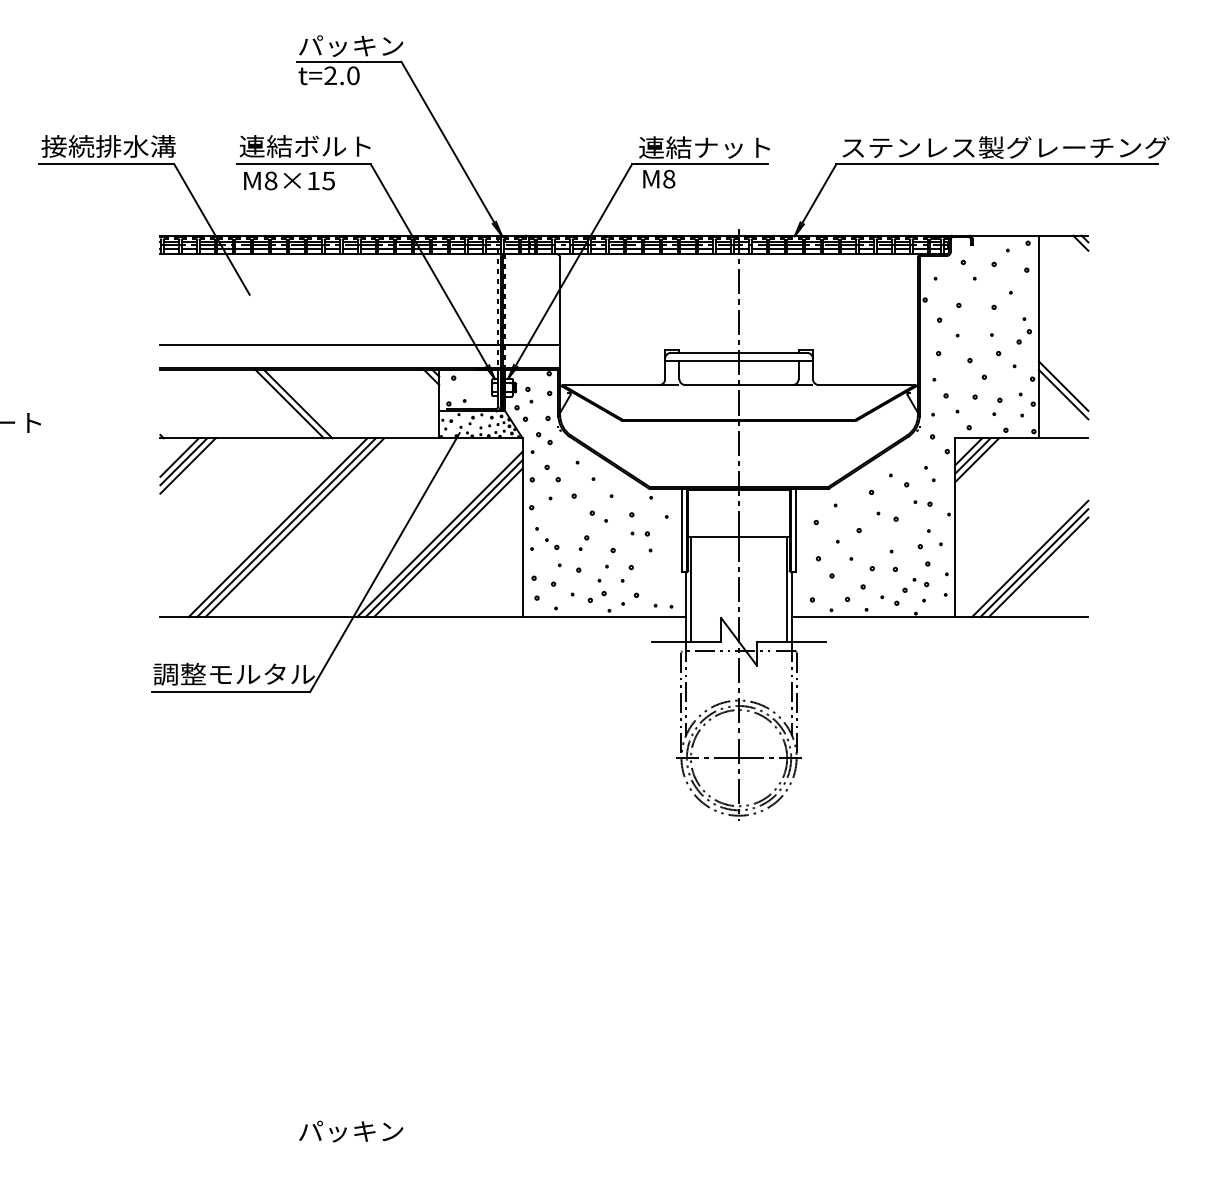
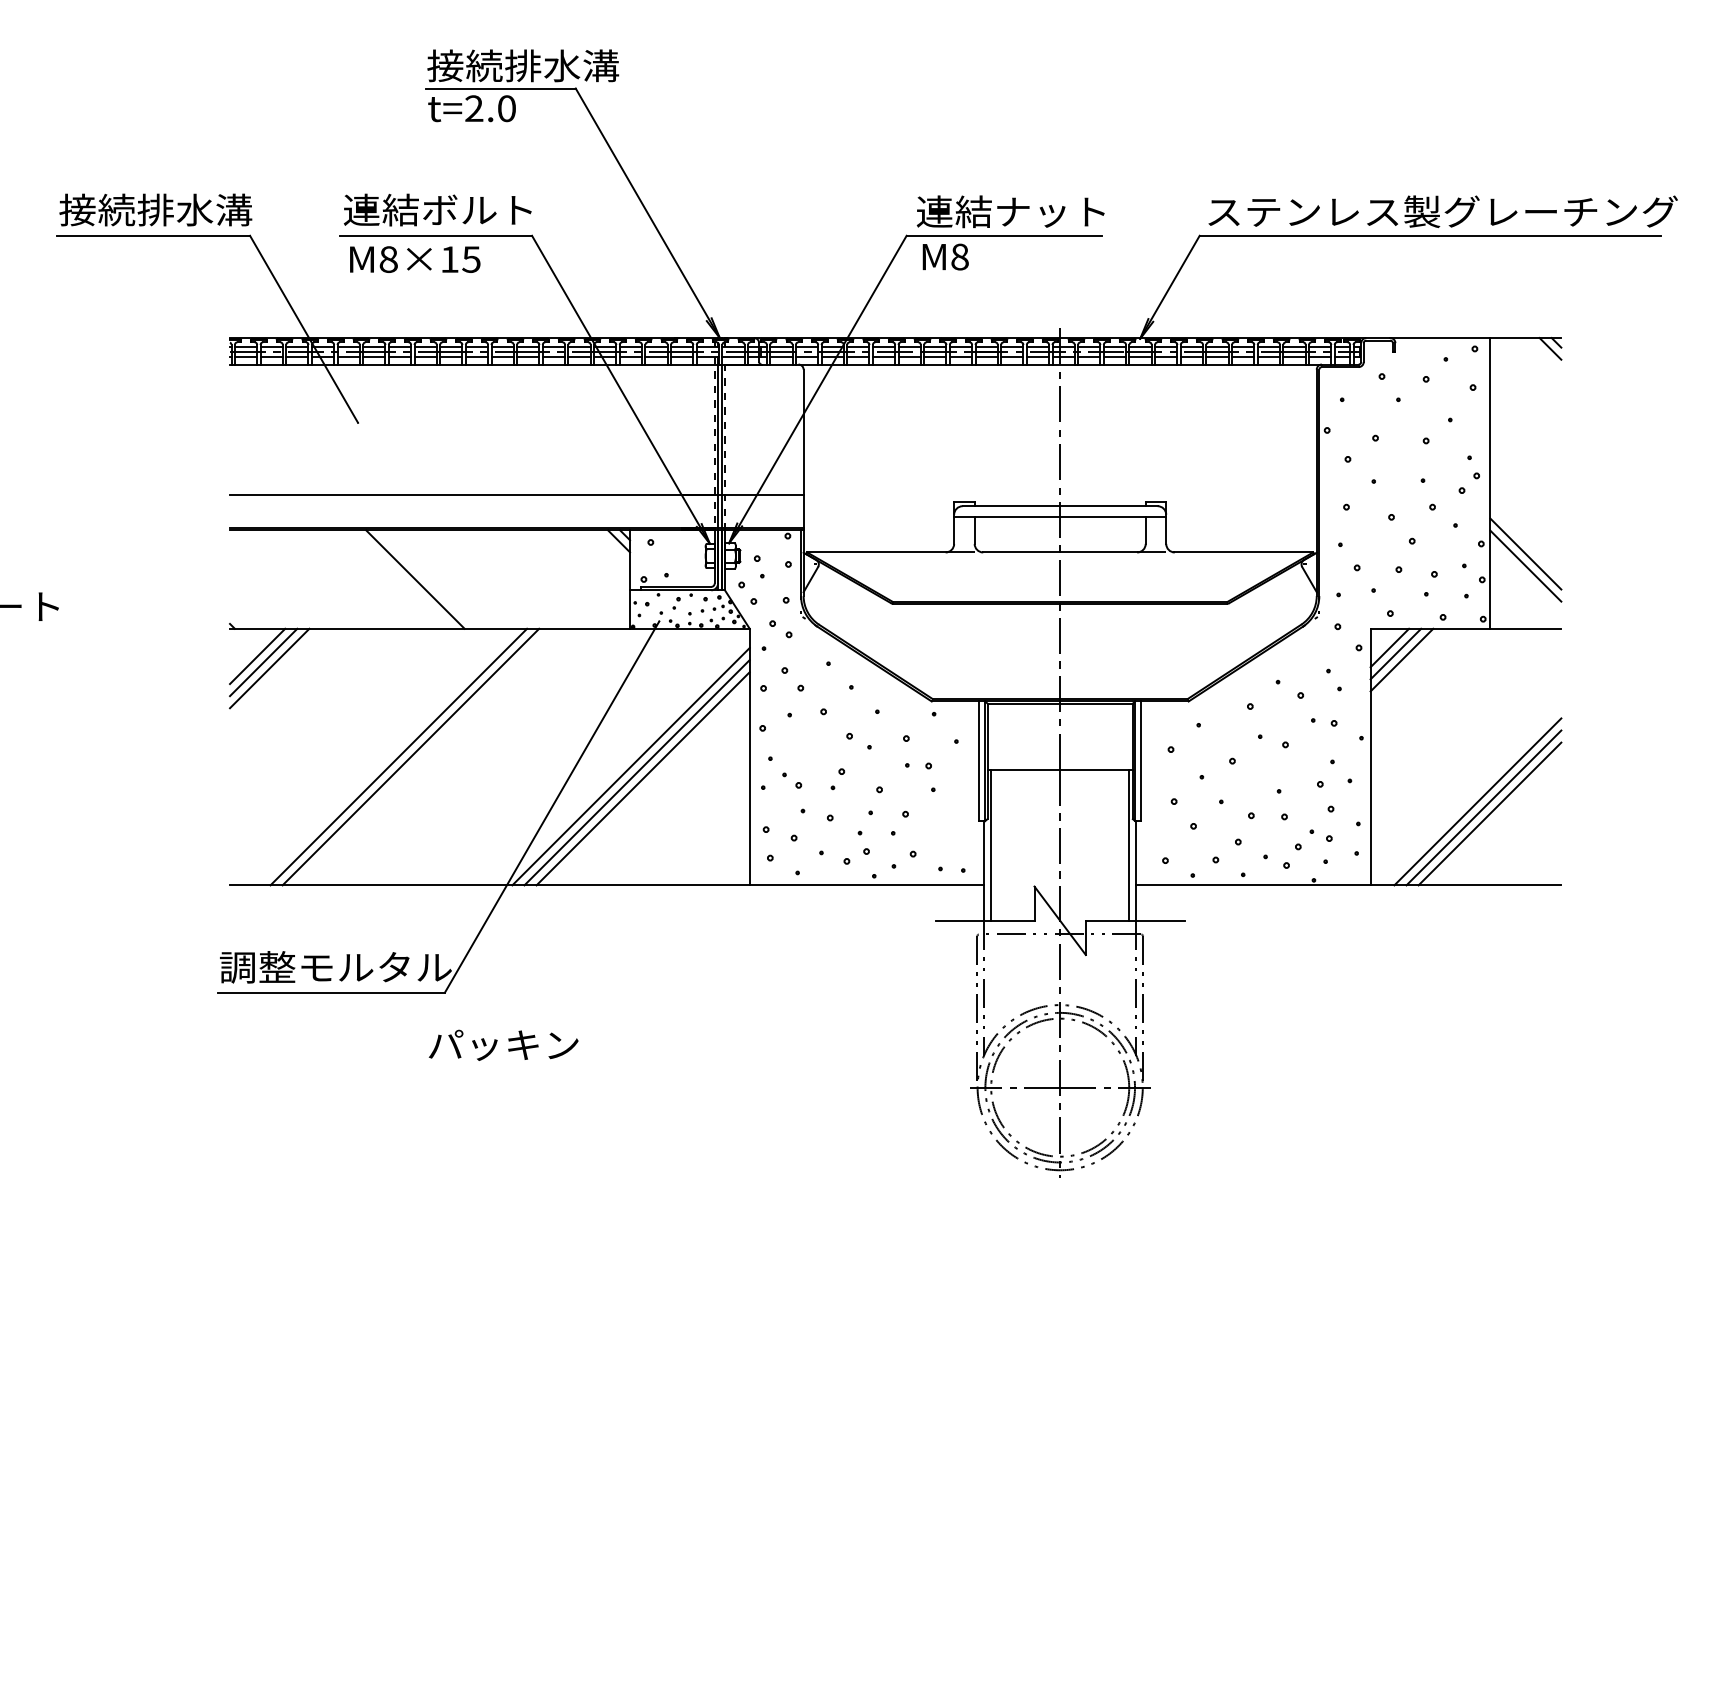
text: (364, 45) -> (522, 65), パッキン -> 接続排水溝
line: (297, 403) -> (426, 578), removed
line: (294, 527) -> (422, 756), removed
text: (351, 1131) -> (504, 1045), moved

